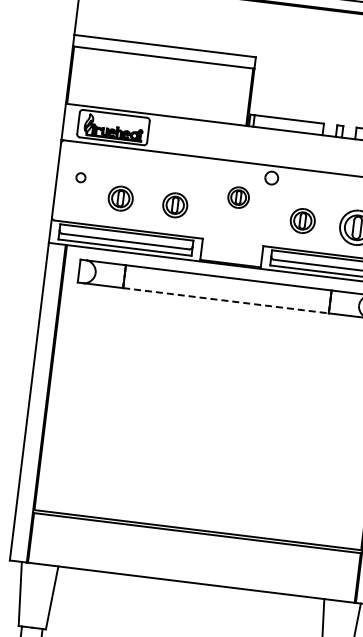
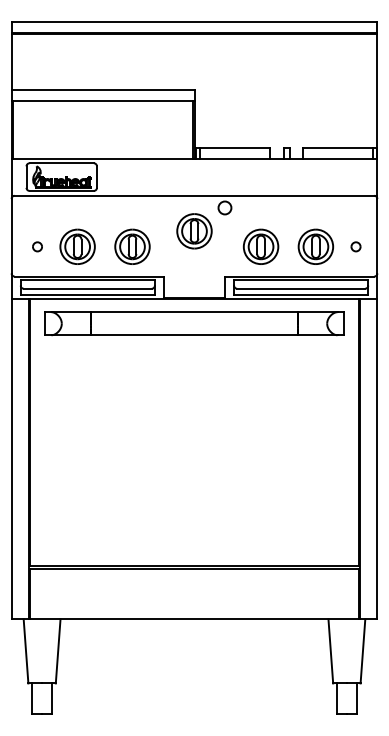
part: (80, 177) -> (37, 246), moved
part: (238, 197) -> (194, 231), size x1.67
part: (120, 198) -> (77, 246), size x1.43
part: (175, 205) -> (132, 246), size x1.43
part: (302, 220) -> (260, 246), size x1.43
line: (225, 300) -> (194, 335), dashed -> solid

